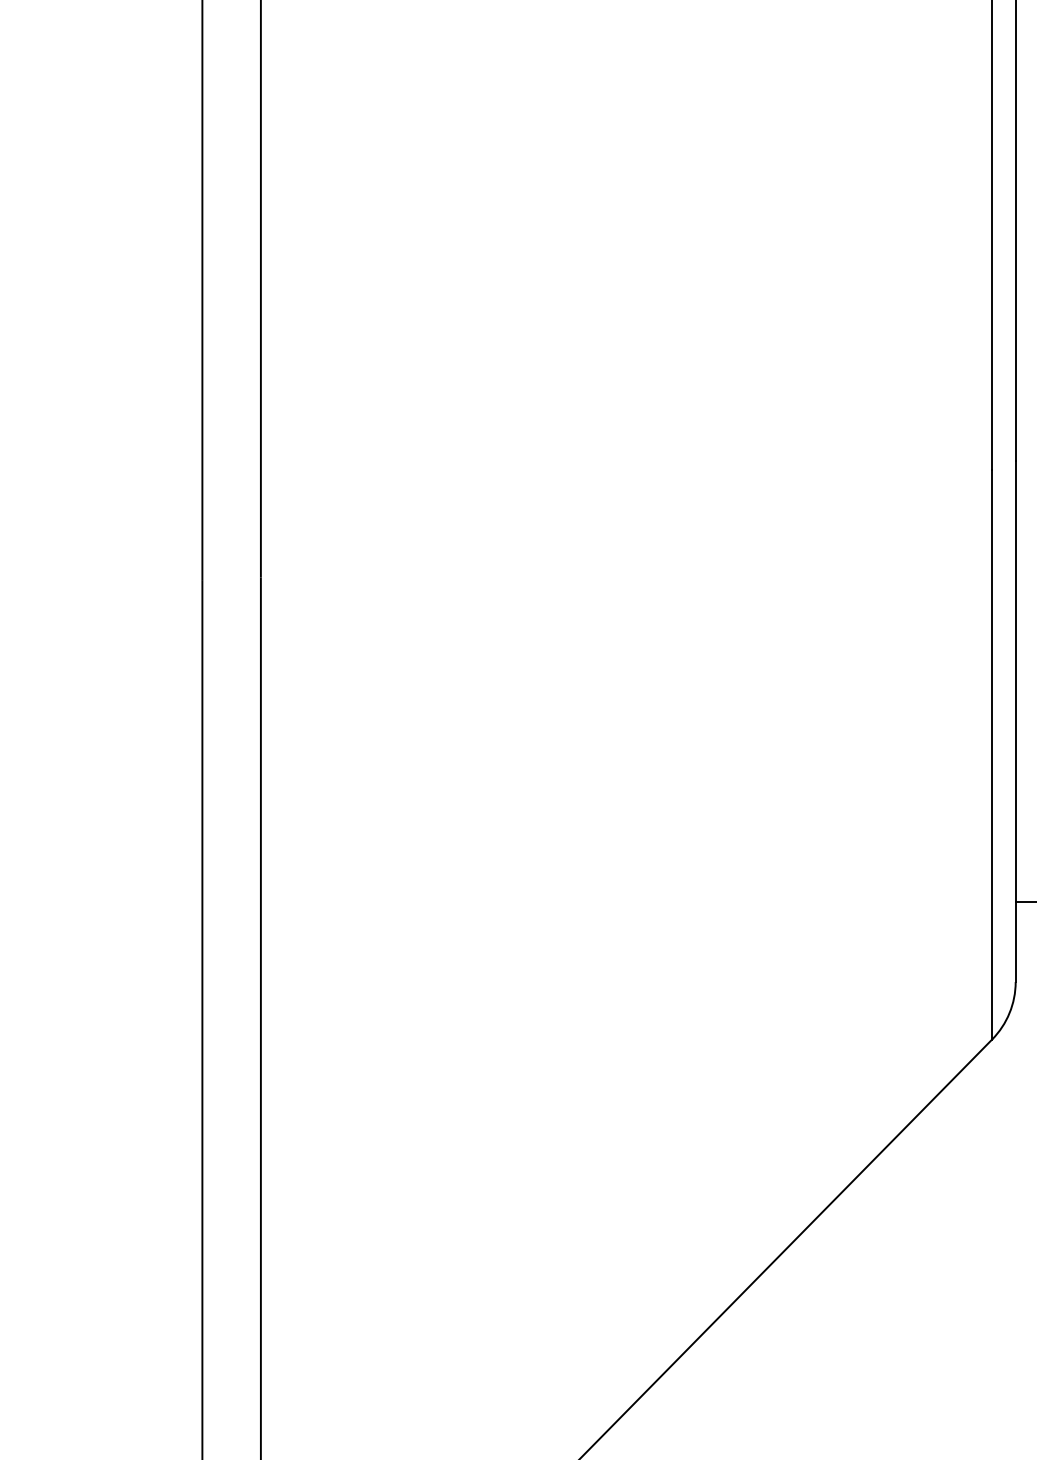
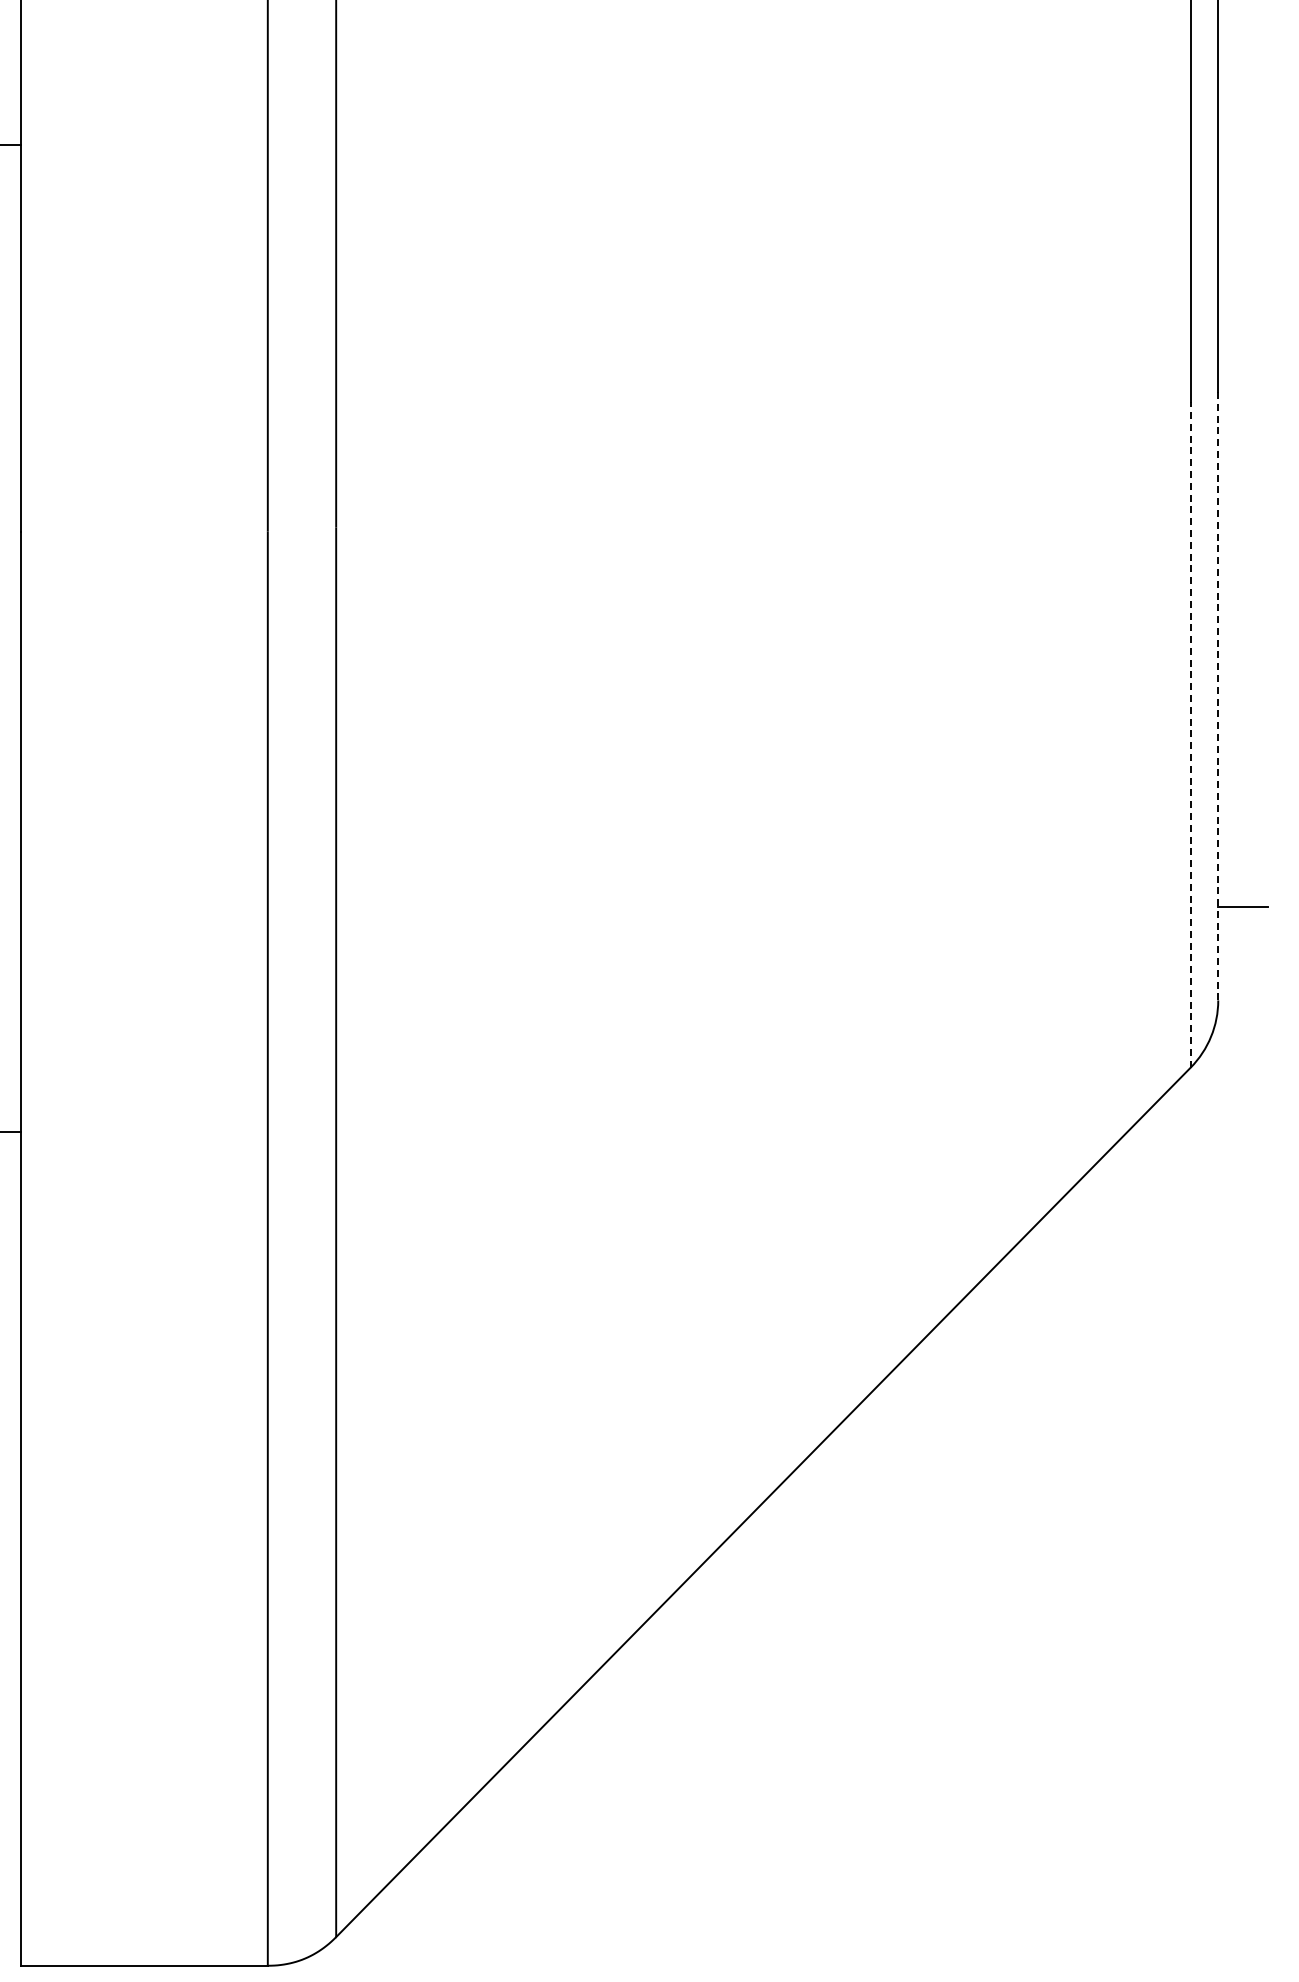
line: (1015, 721) -> (1218, 695), solid -> dashed
line: (991, 754) -> (1190, 734), solid -> dashed

